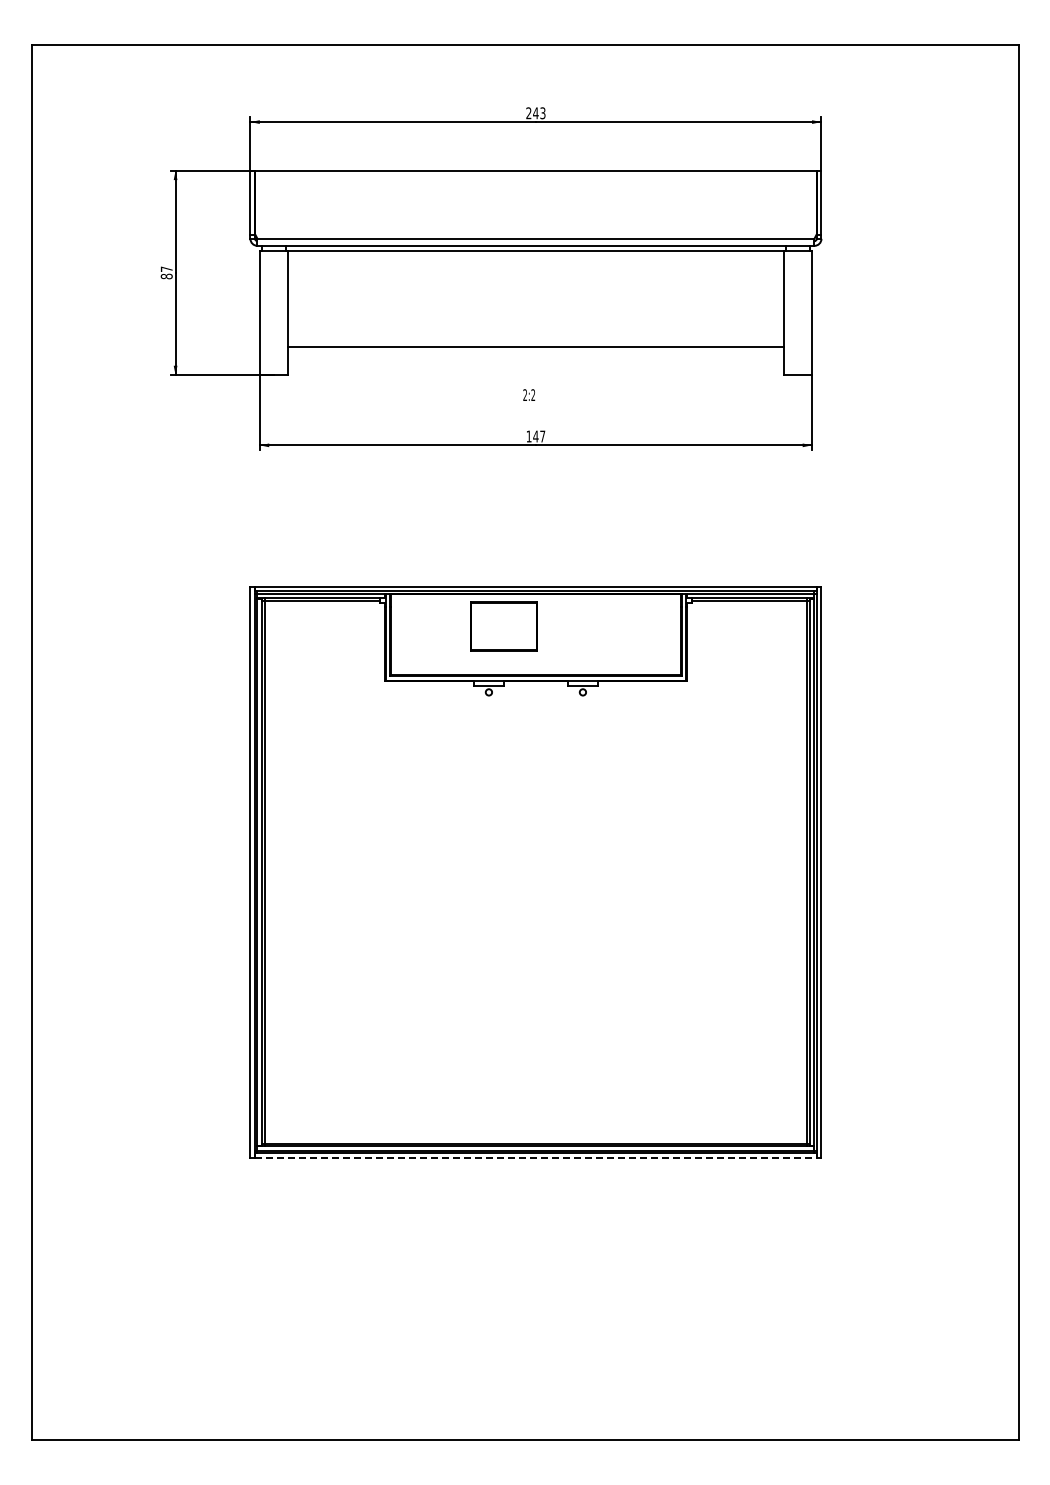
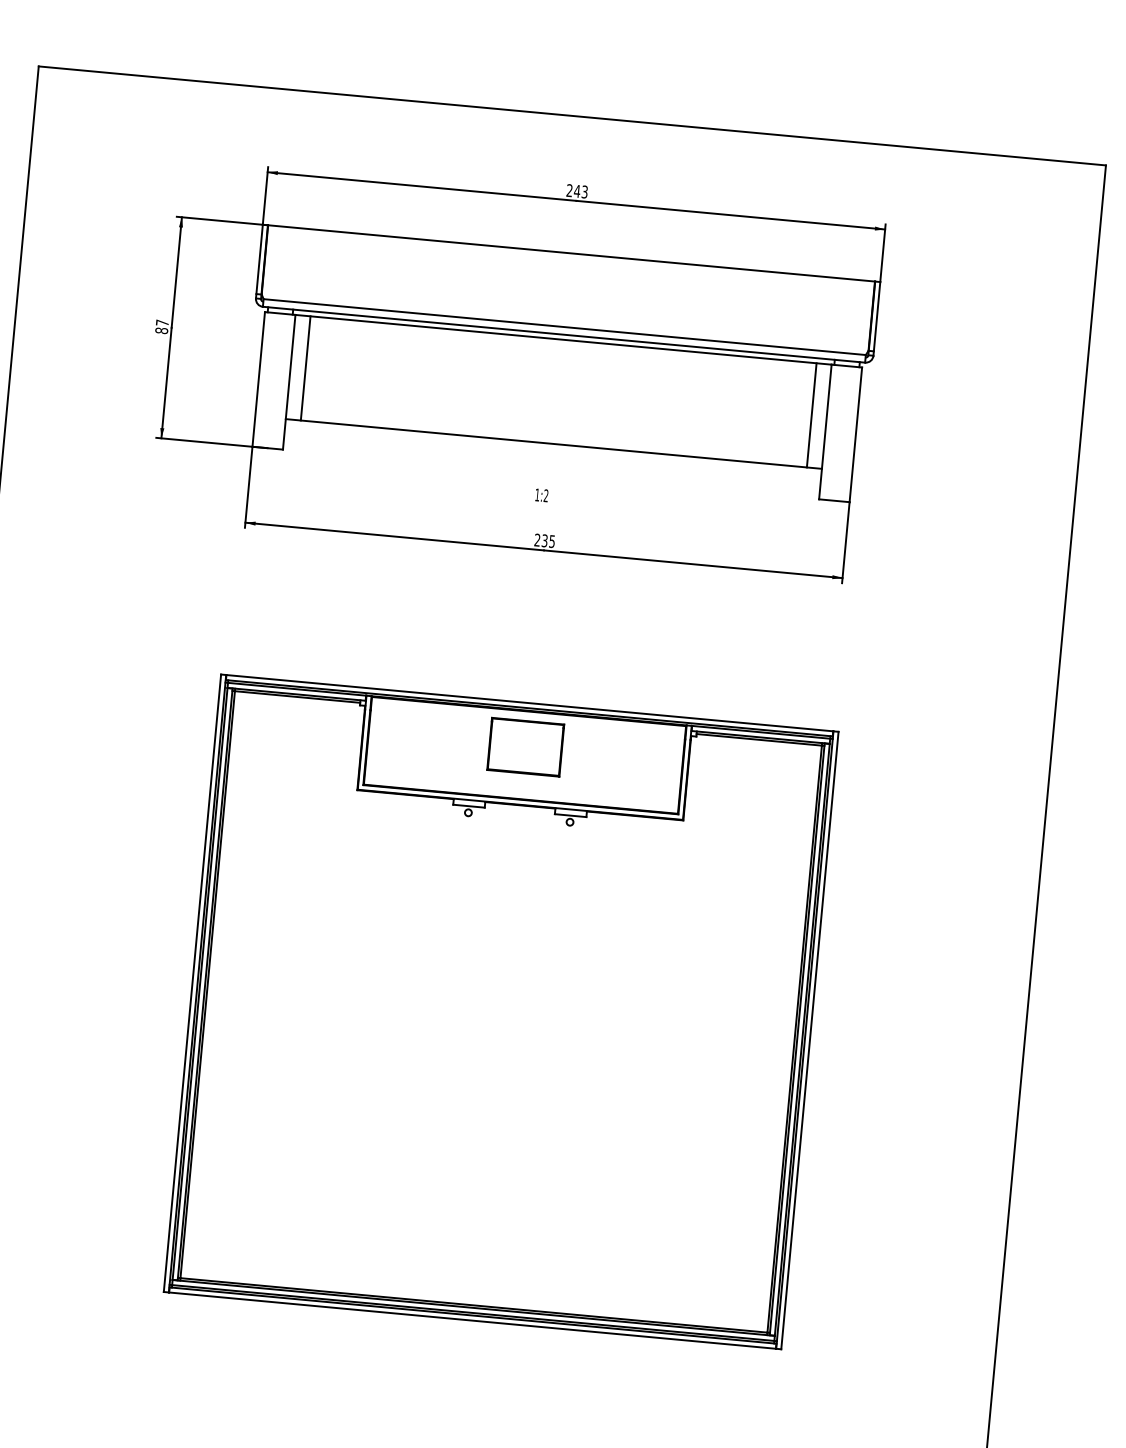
line: (301, 298) -> (305, 368), added
line: (769, 298) -> (811, 415), added
text: (524, 394) -> (536, 494), 2:2 -> 1:2
text: (535, 436) -> (544, 540), 147 -> 235
part: (503, 626) -> (525, 747), moved
line: (535, 1157) -> (472, 1320), dashed -> solid

